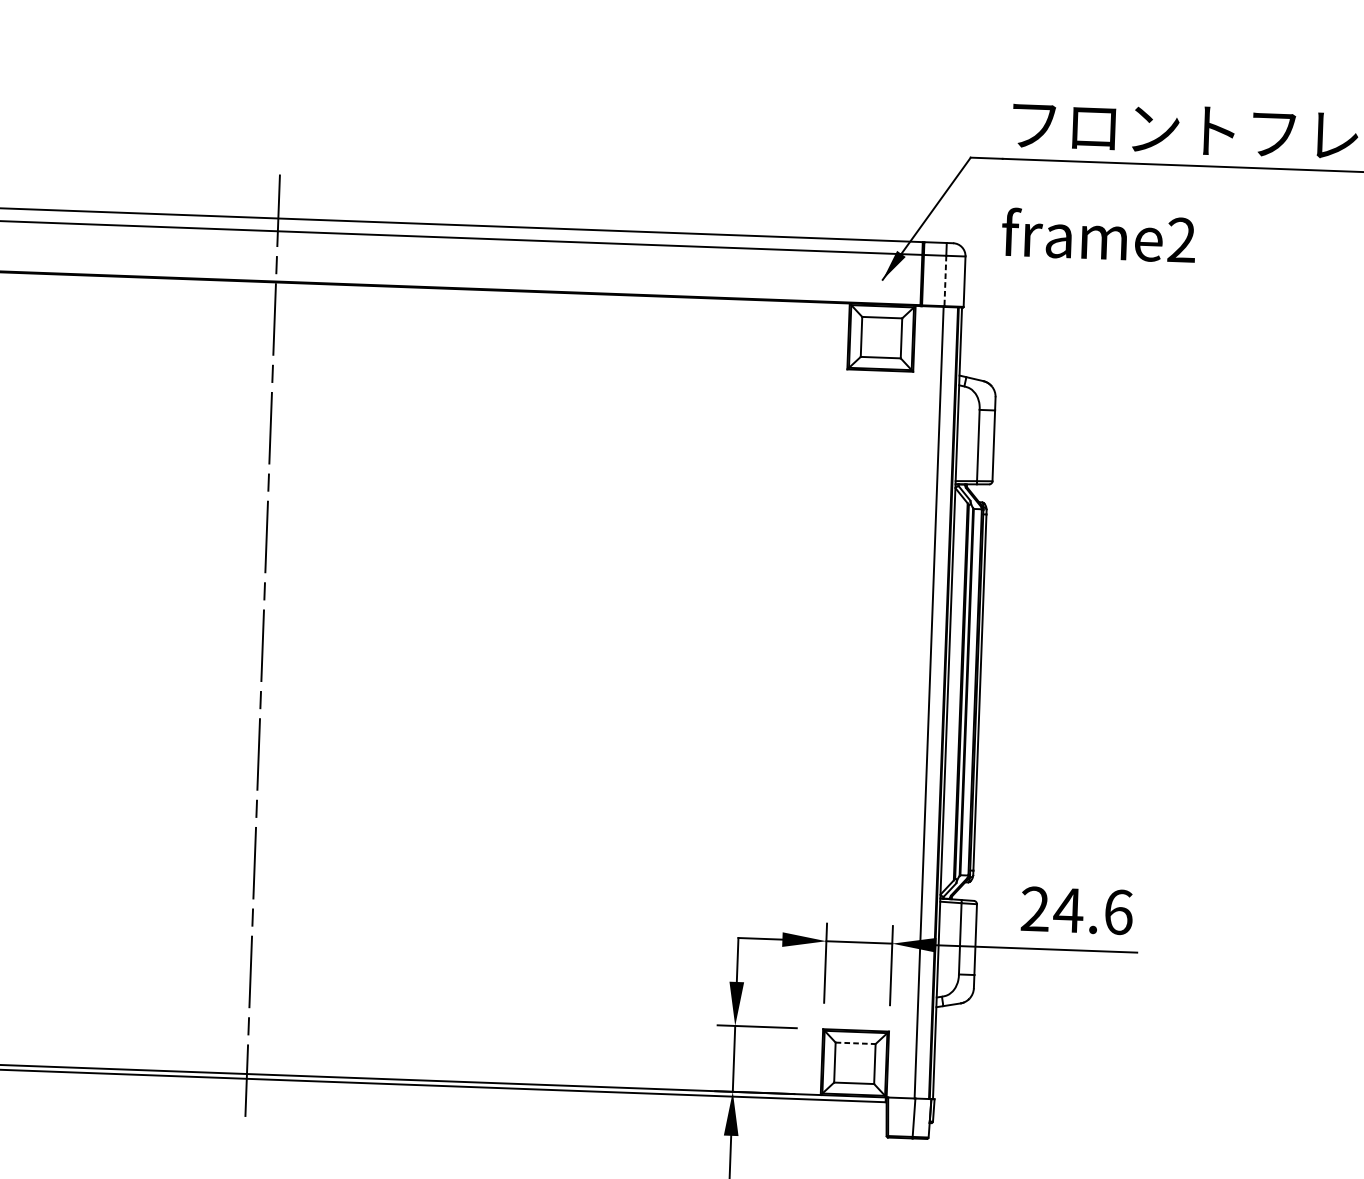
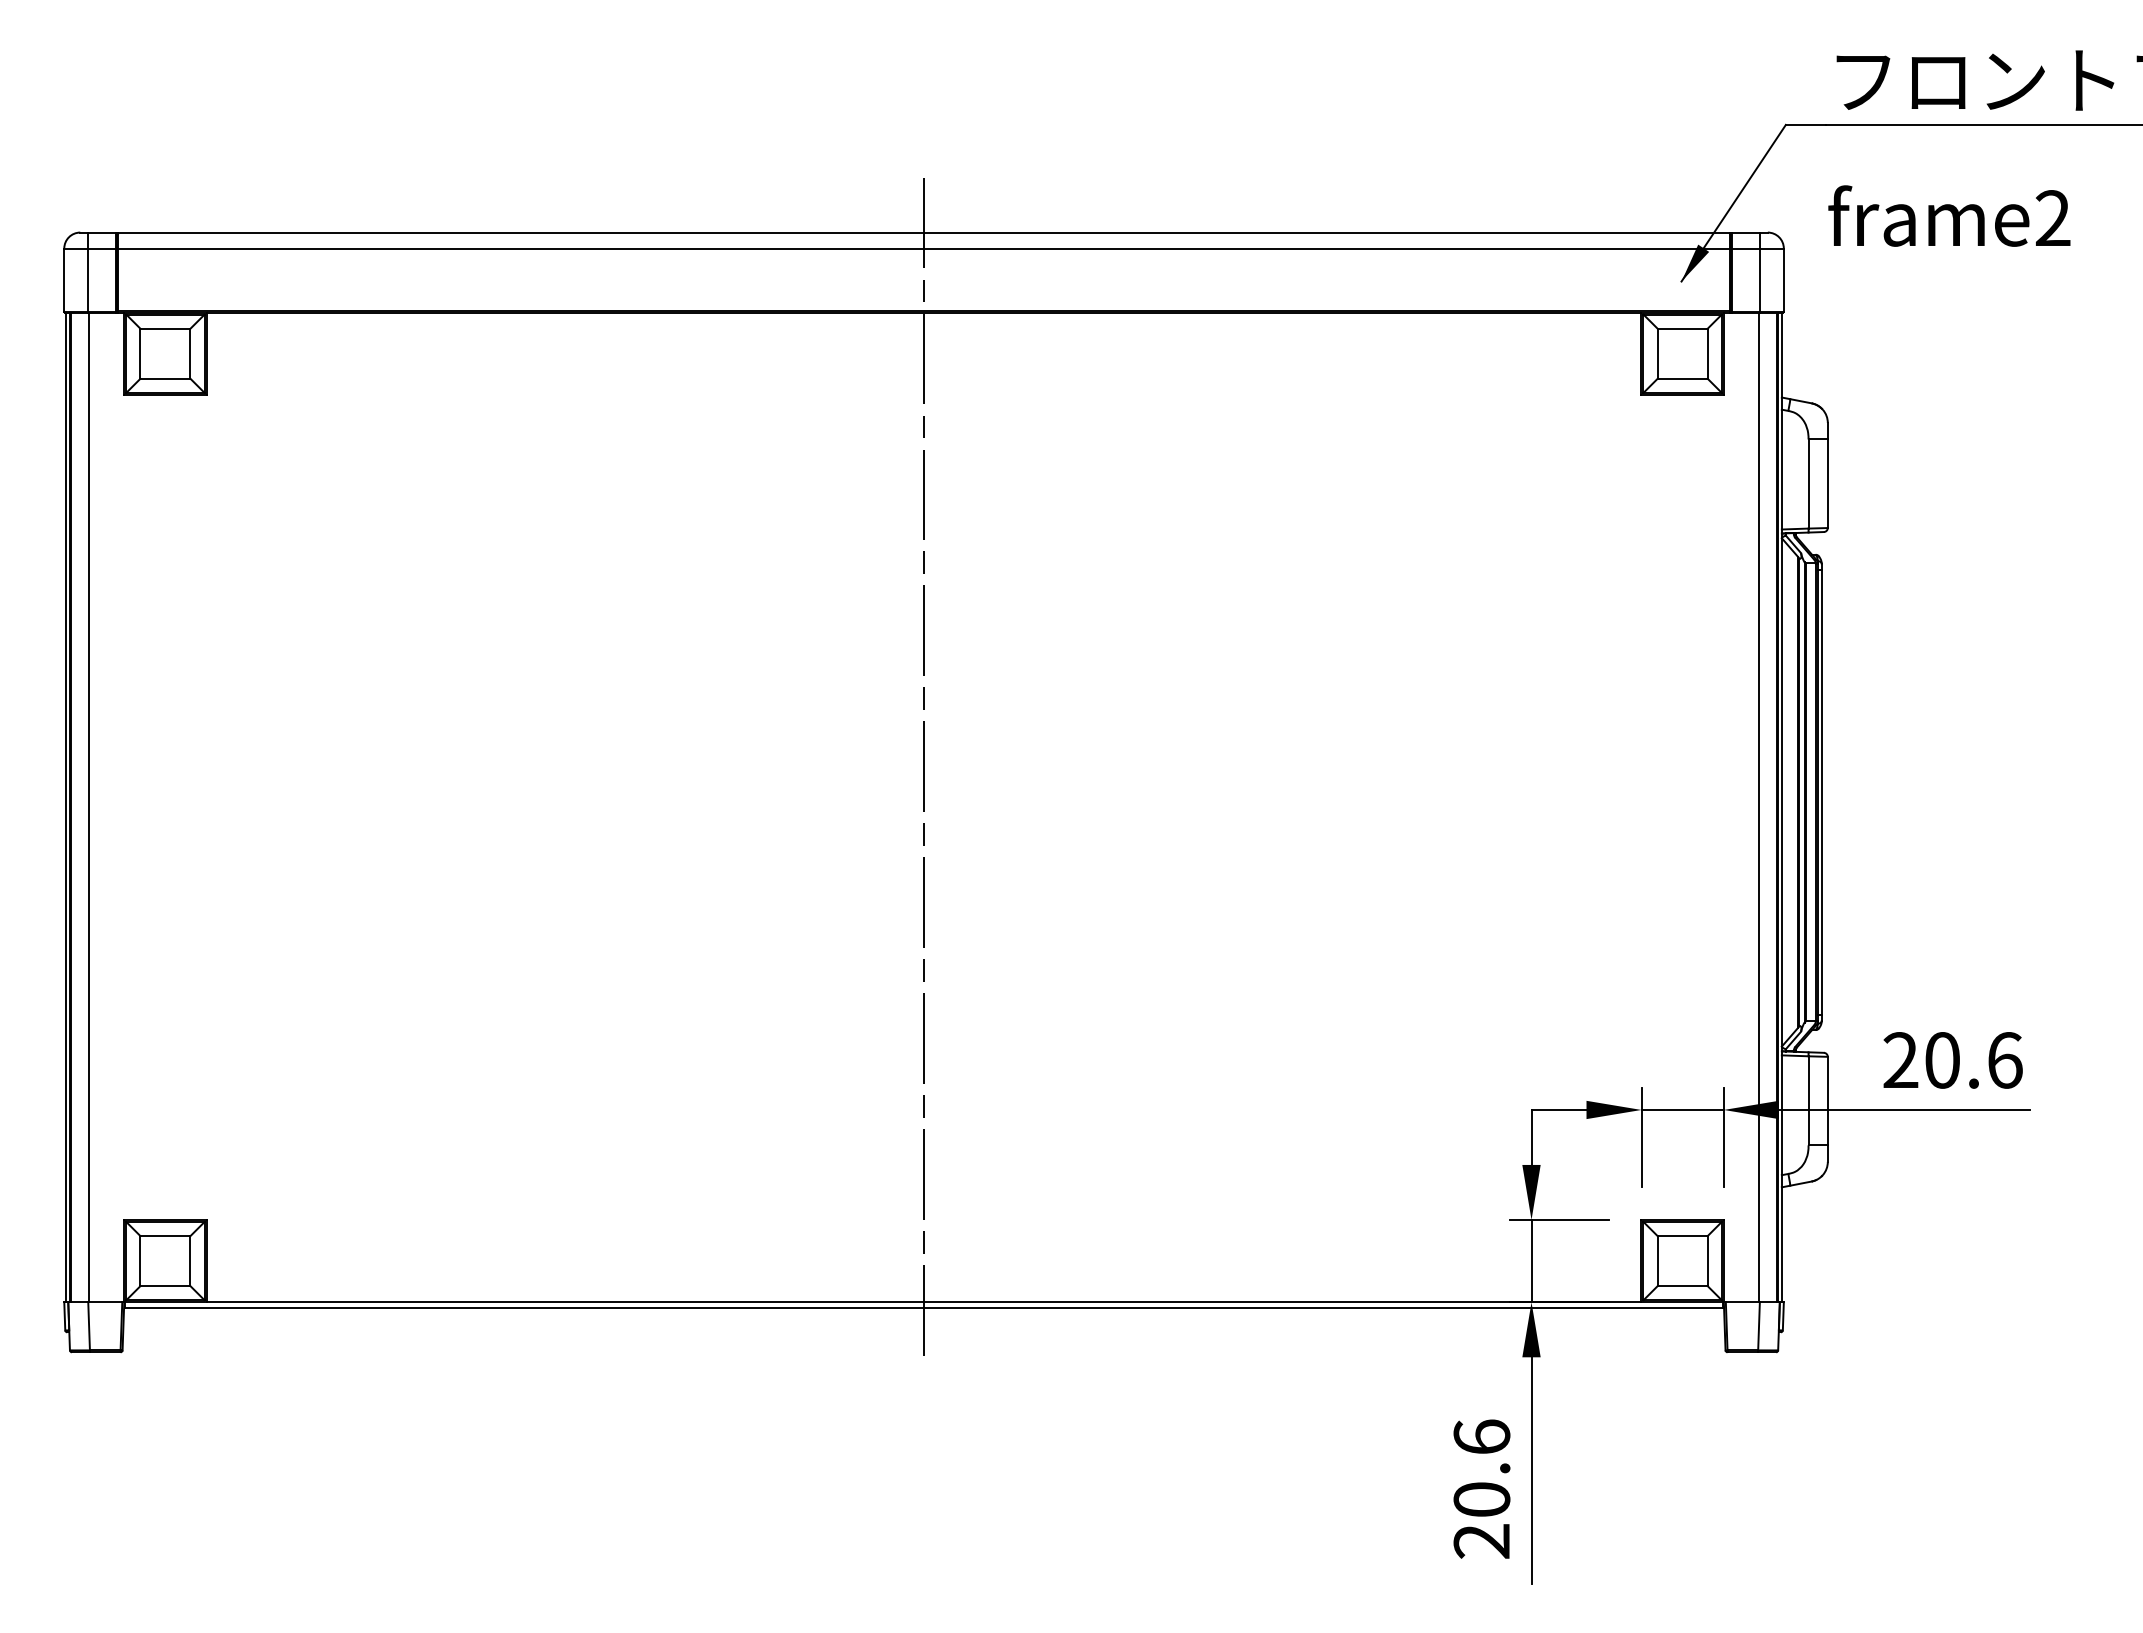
line: (945, 281) -> (1759, 280), dashed -> solid
text: (1068, 910) -> (1942, 1060), 24.6 -> 20.6
line: (855, 1043) -> (1682, 1236), dashed -> solid

